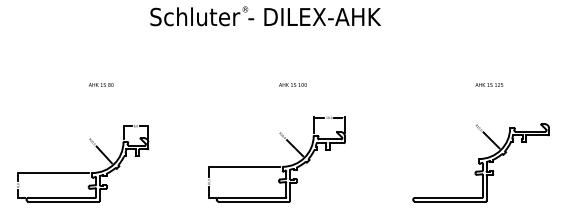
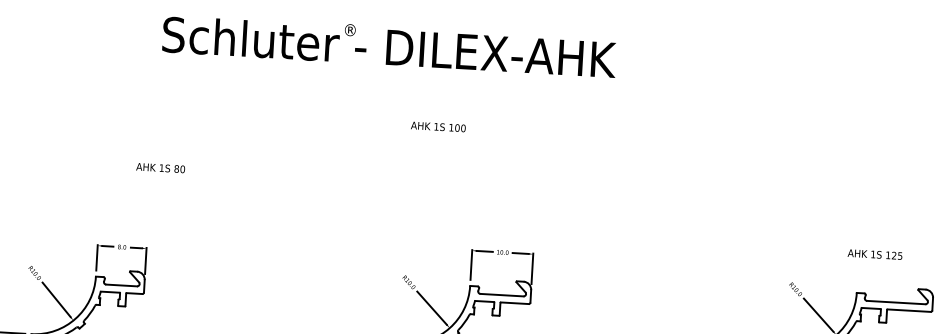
text: (101, 84) -> (161, 167), moved
text: (292, 84) -> (437, 125), moved
text: (489, 84) -> (875, 253), moved

